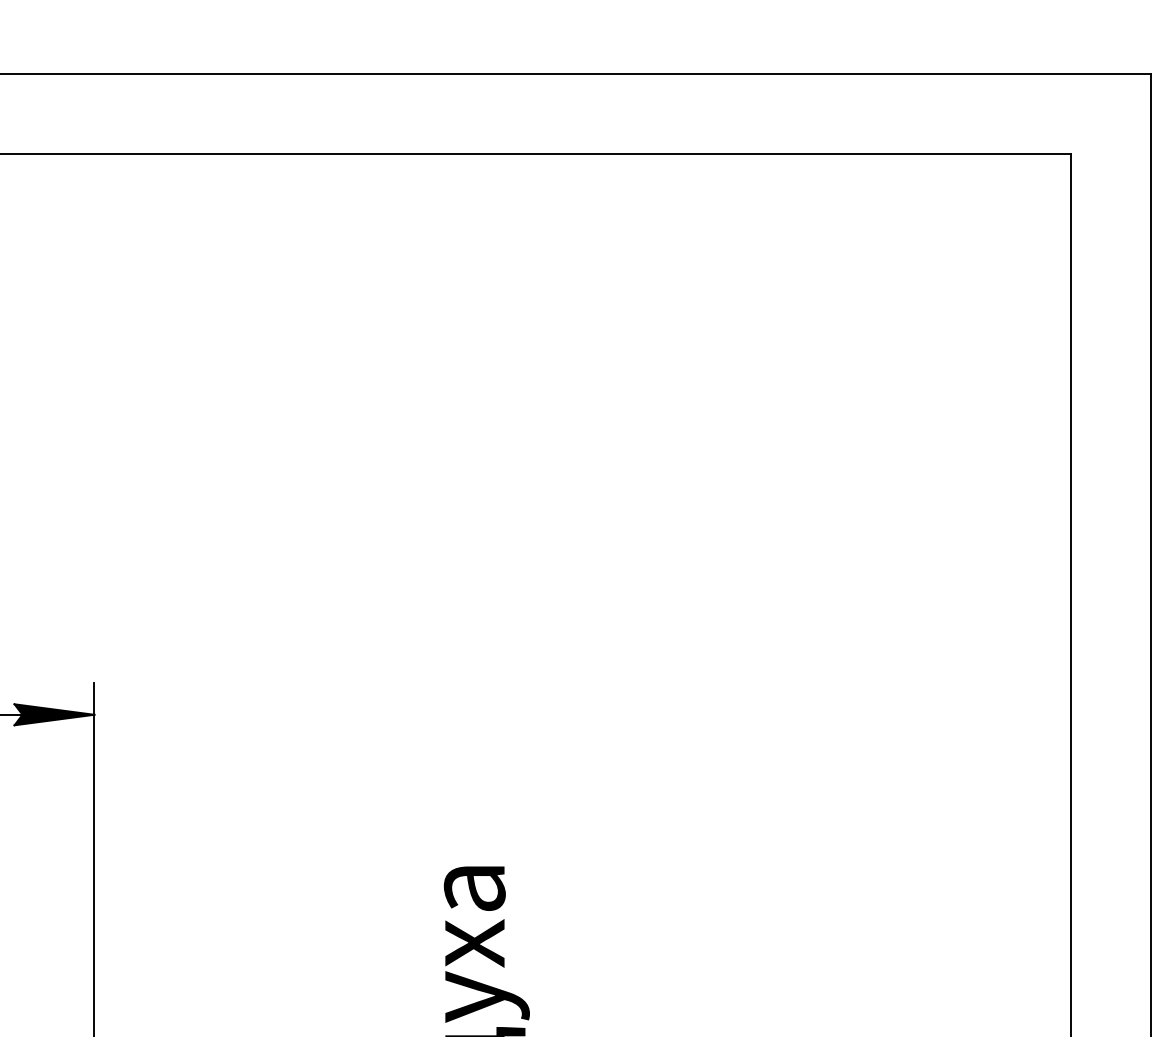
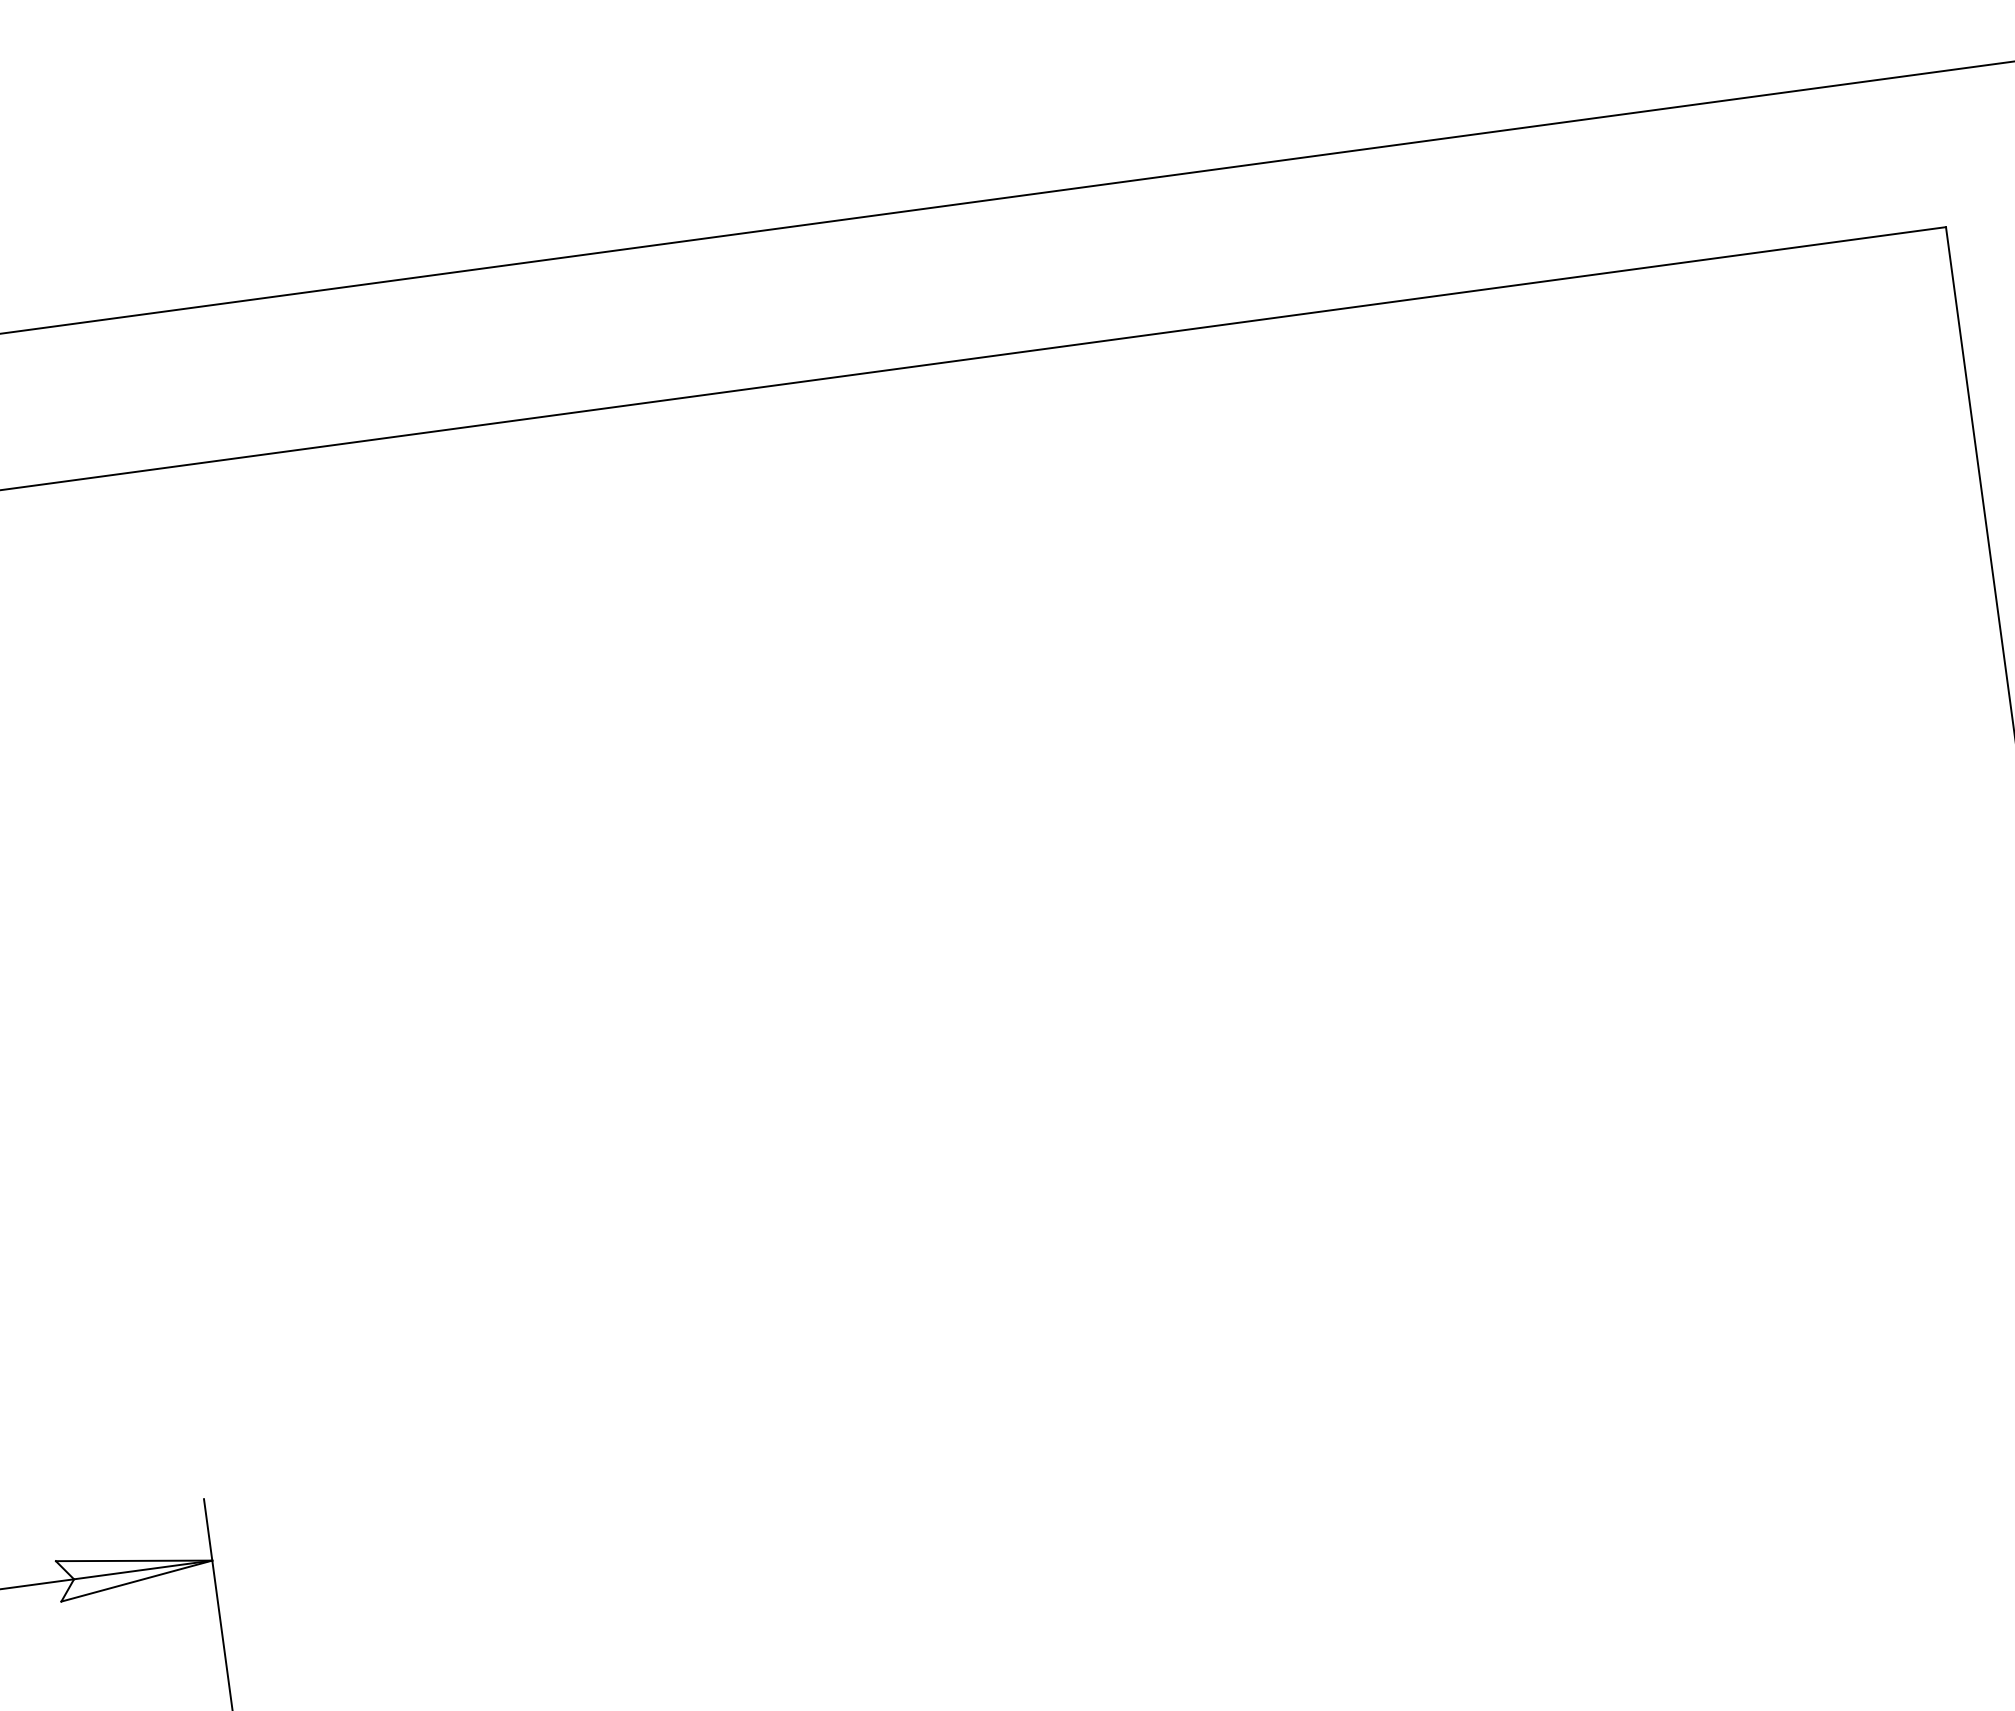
fill: (54, 714) -> (135, 1570), removed

